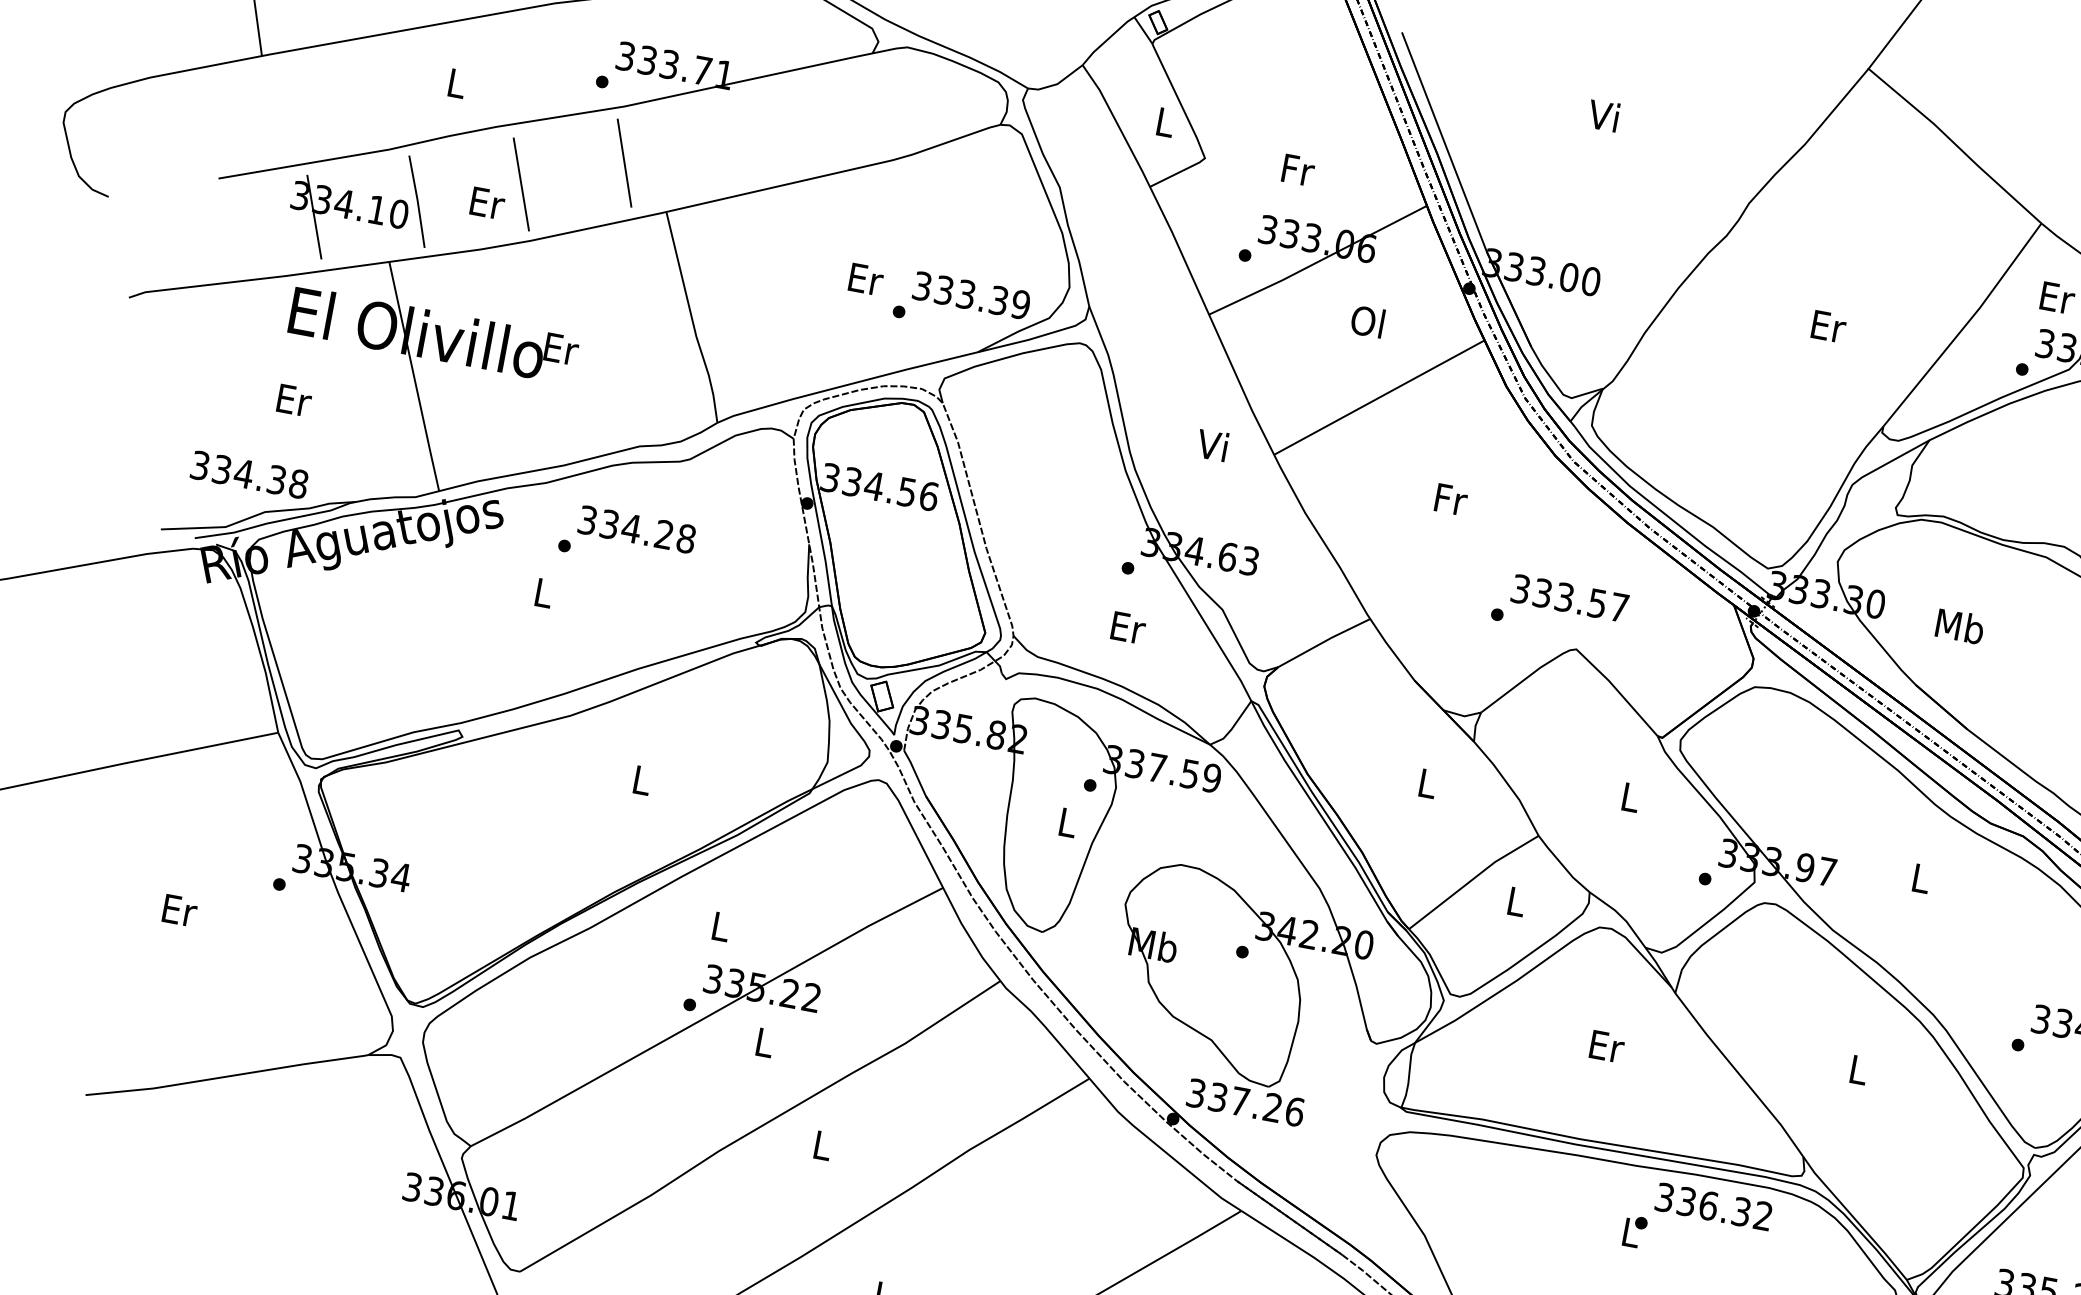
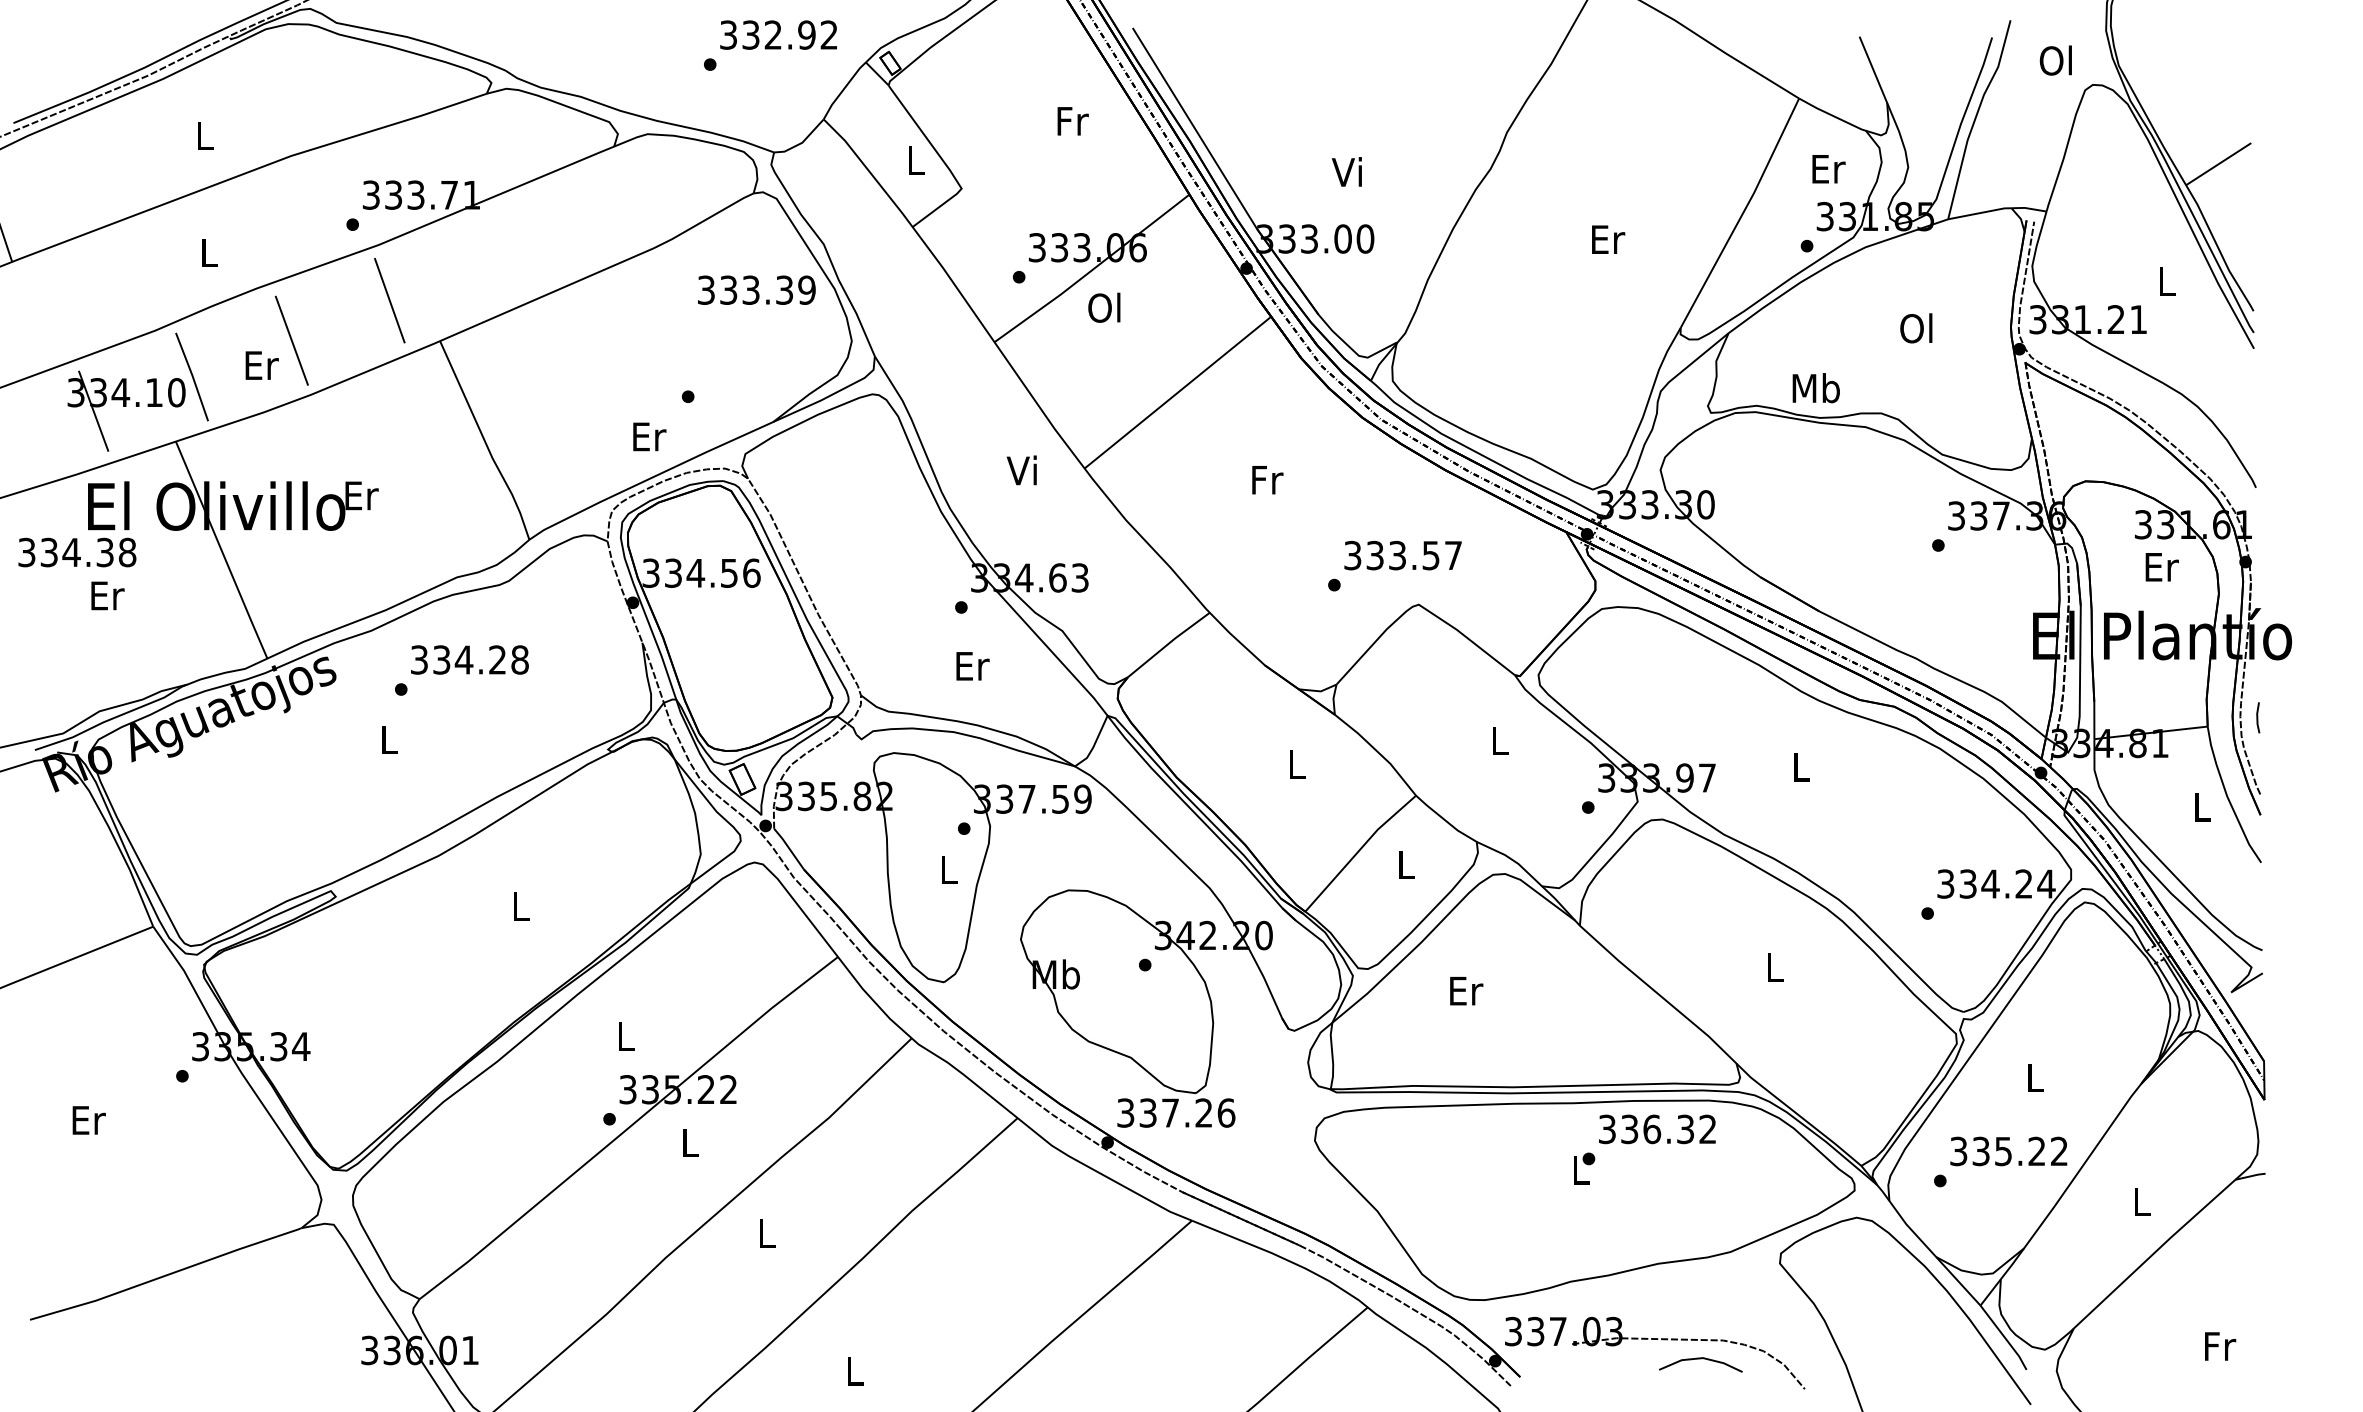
text: (1603, 115) -> (1346, 171), moved
text: (1297, 170) -> (1072, 121), moved
text: (866, 279) -> (649, 436), moved
text: (971, 294) -> (756, 289), moved
text: (1367, 321) -> (1104, 307), moved
text: (249, 474) -> (77, 552), moved
text: (1959, 626) -> (1815, 388), moved
text: (1607, 1047) -> (1466, 991), moved

